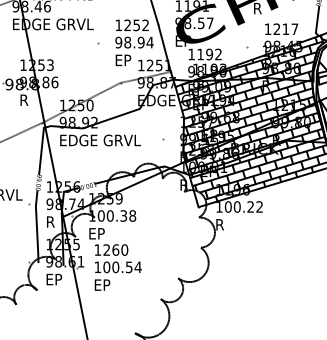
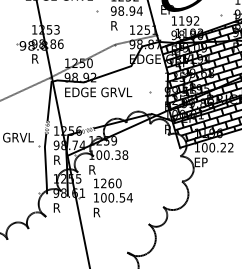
text: (124, 60) -> (118, 25), EP -> R
text: (224, 224) -> (201, 162), R -> EP
text: (97, 233) -> (96, 169), EP -> R
text: (55, 279) -> (61, 207), EP -> R
text: (103, 284) -> (101, 212), EP -> R

